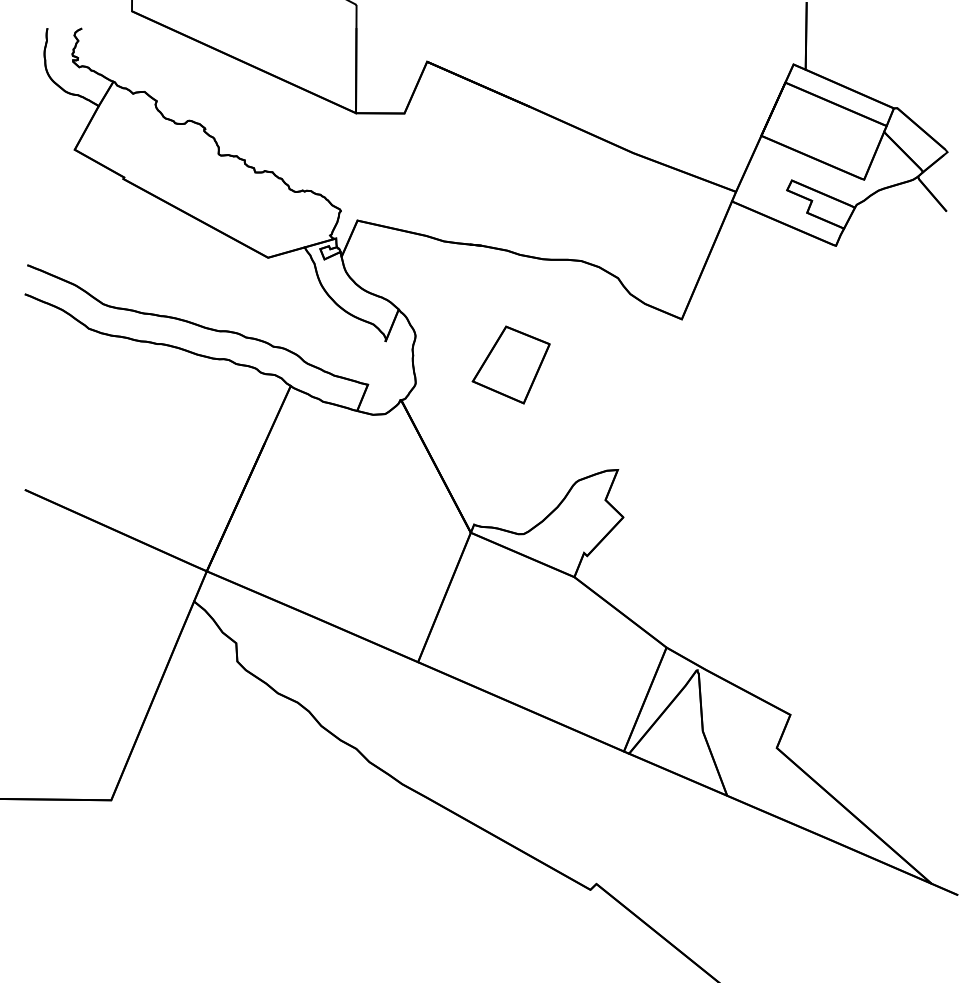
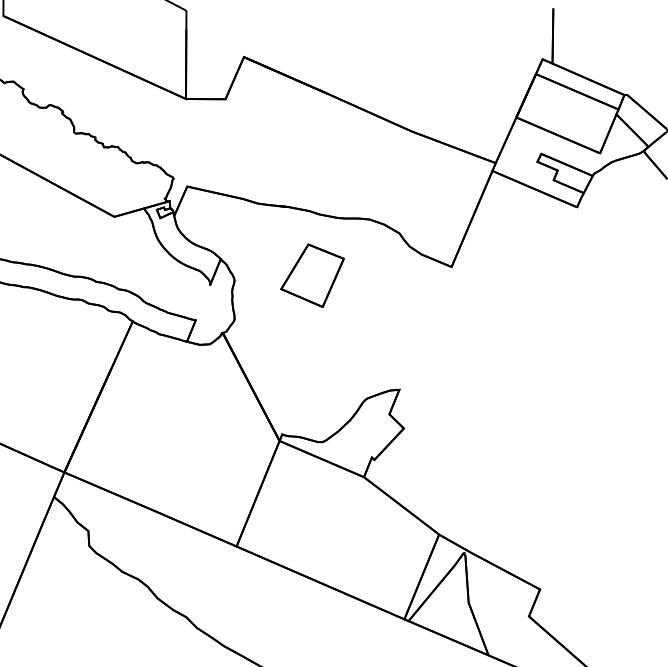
part: (510, 364) -> (311, 275), moved

